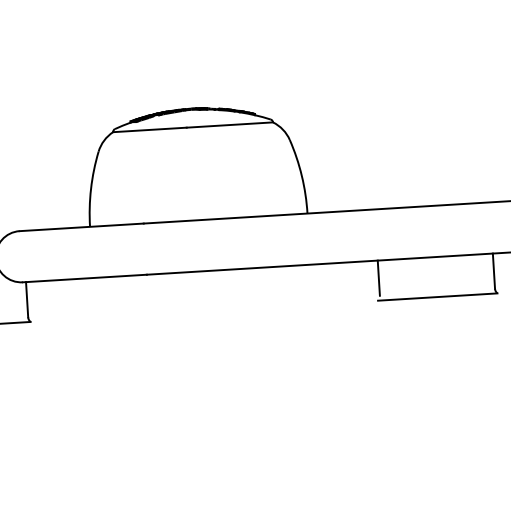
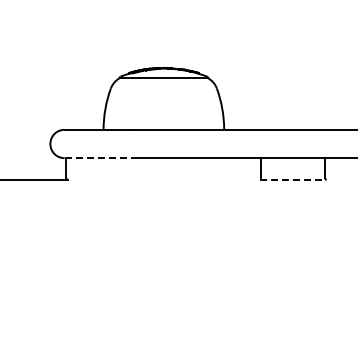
line: (85, 279) -> (99, 158), solid -> dashed
line: (438, 297) -> (293, 180), solid -> dashed

